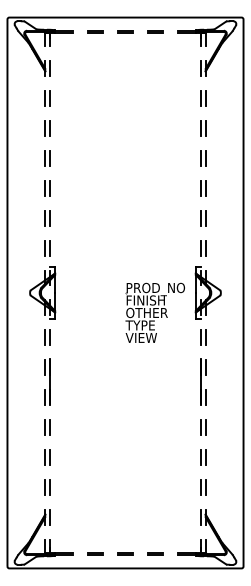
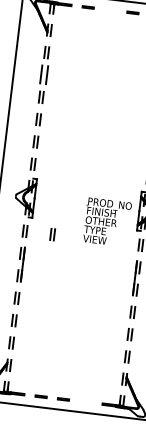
line: (125, 31) -> (110, 10), removed
part: (47, 128) -> (43, 75), size x1.6
part: (84, 337) -> (52, 234), added
line: (155, 553) -> (85, 401), removed

